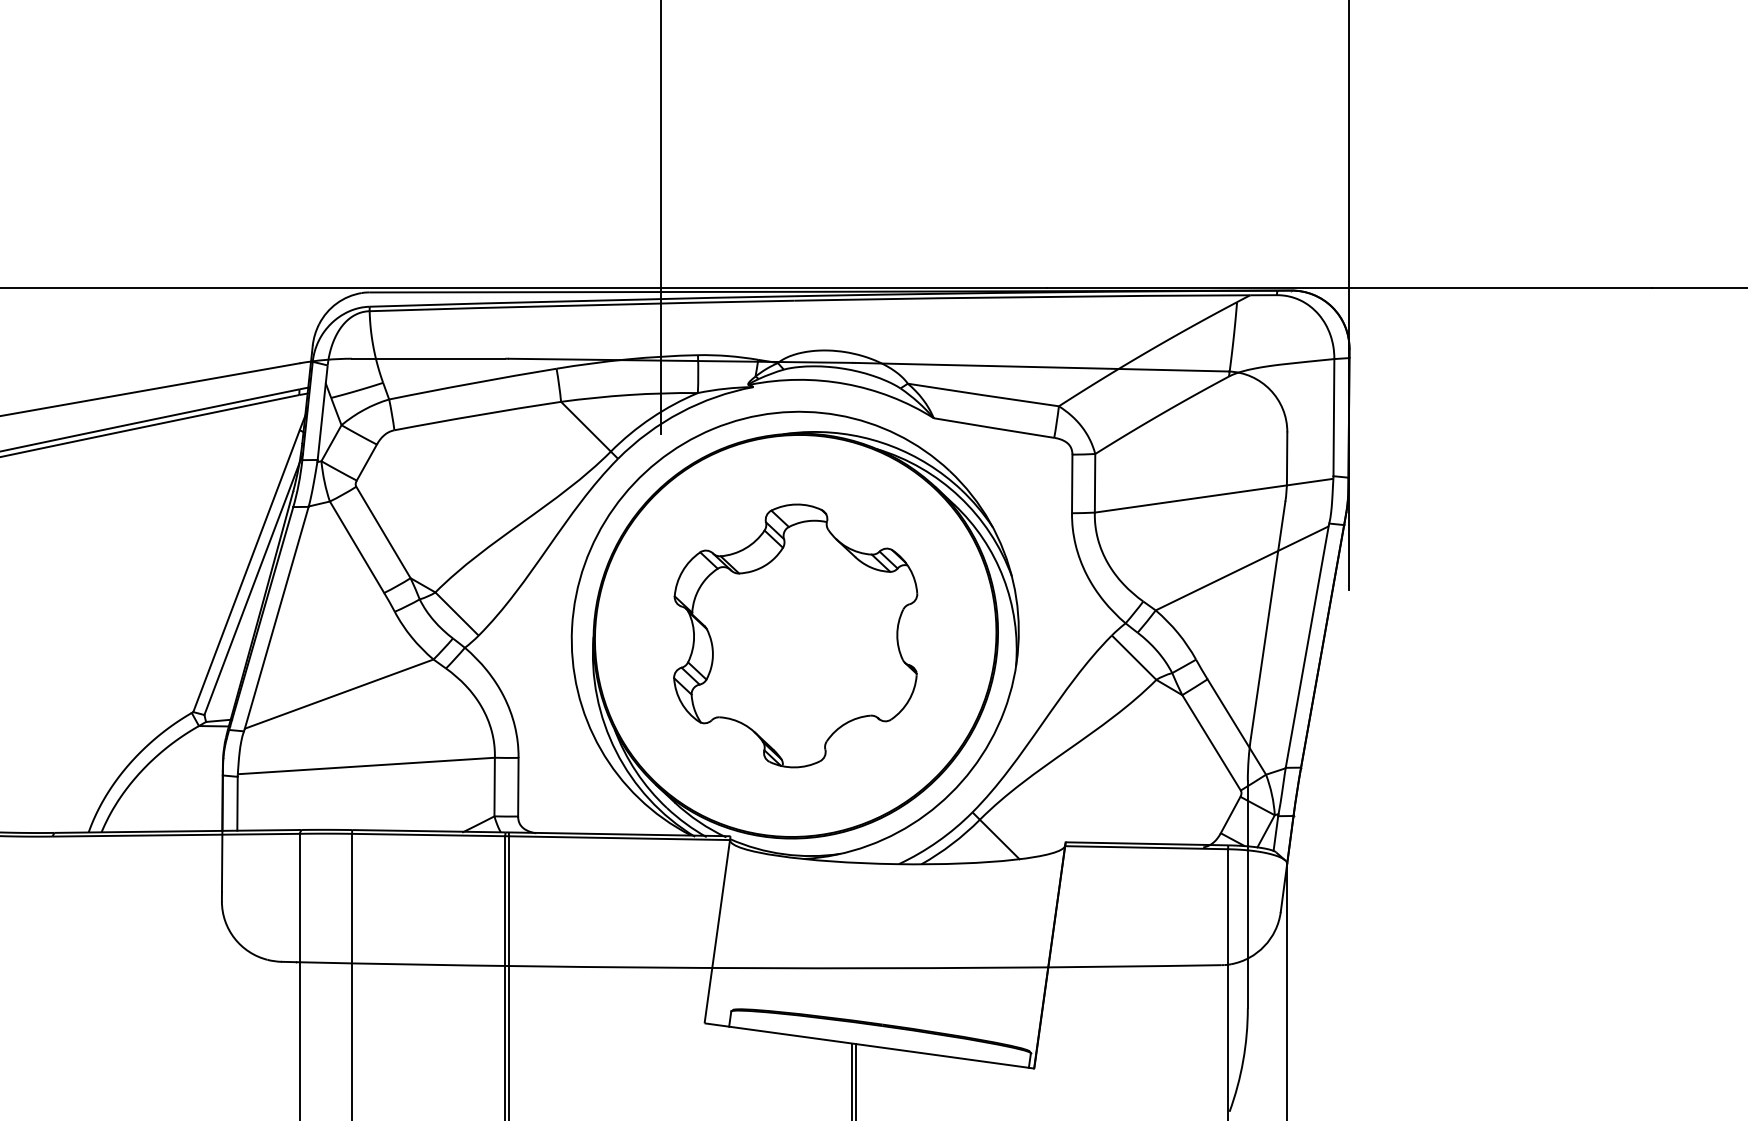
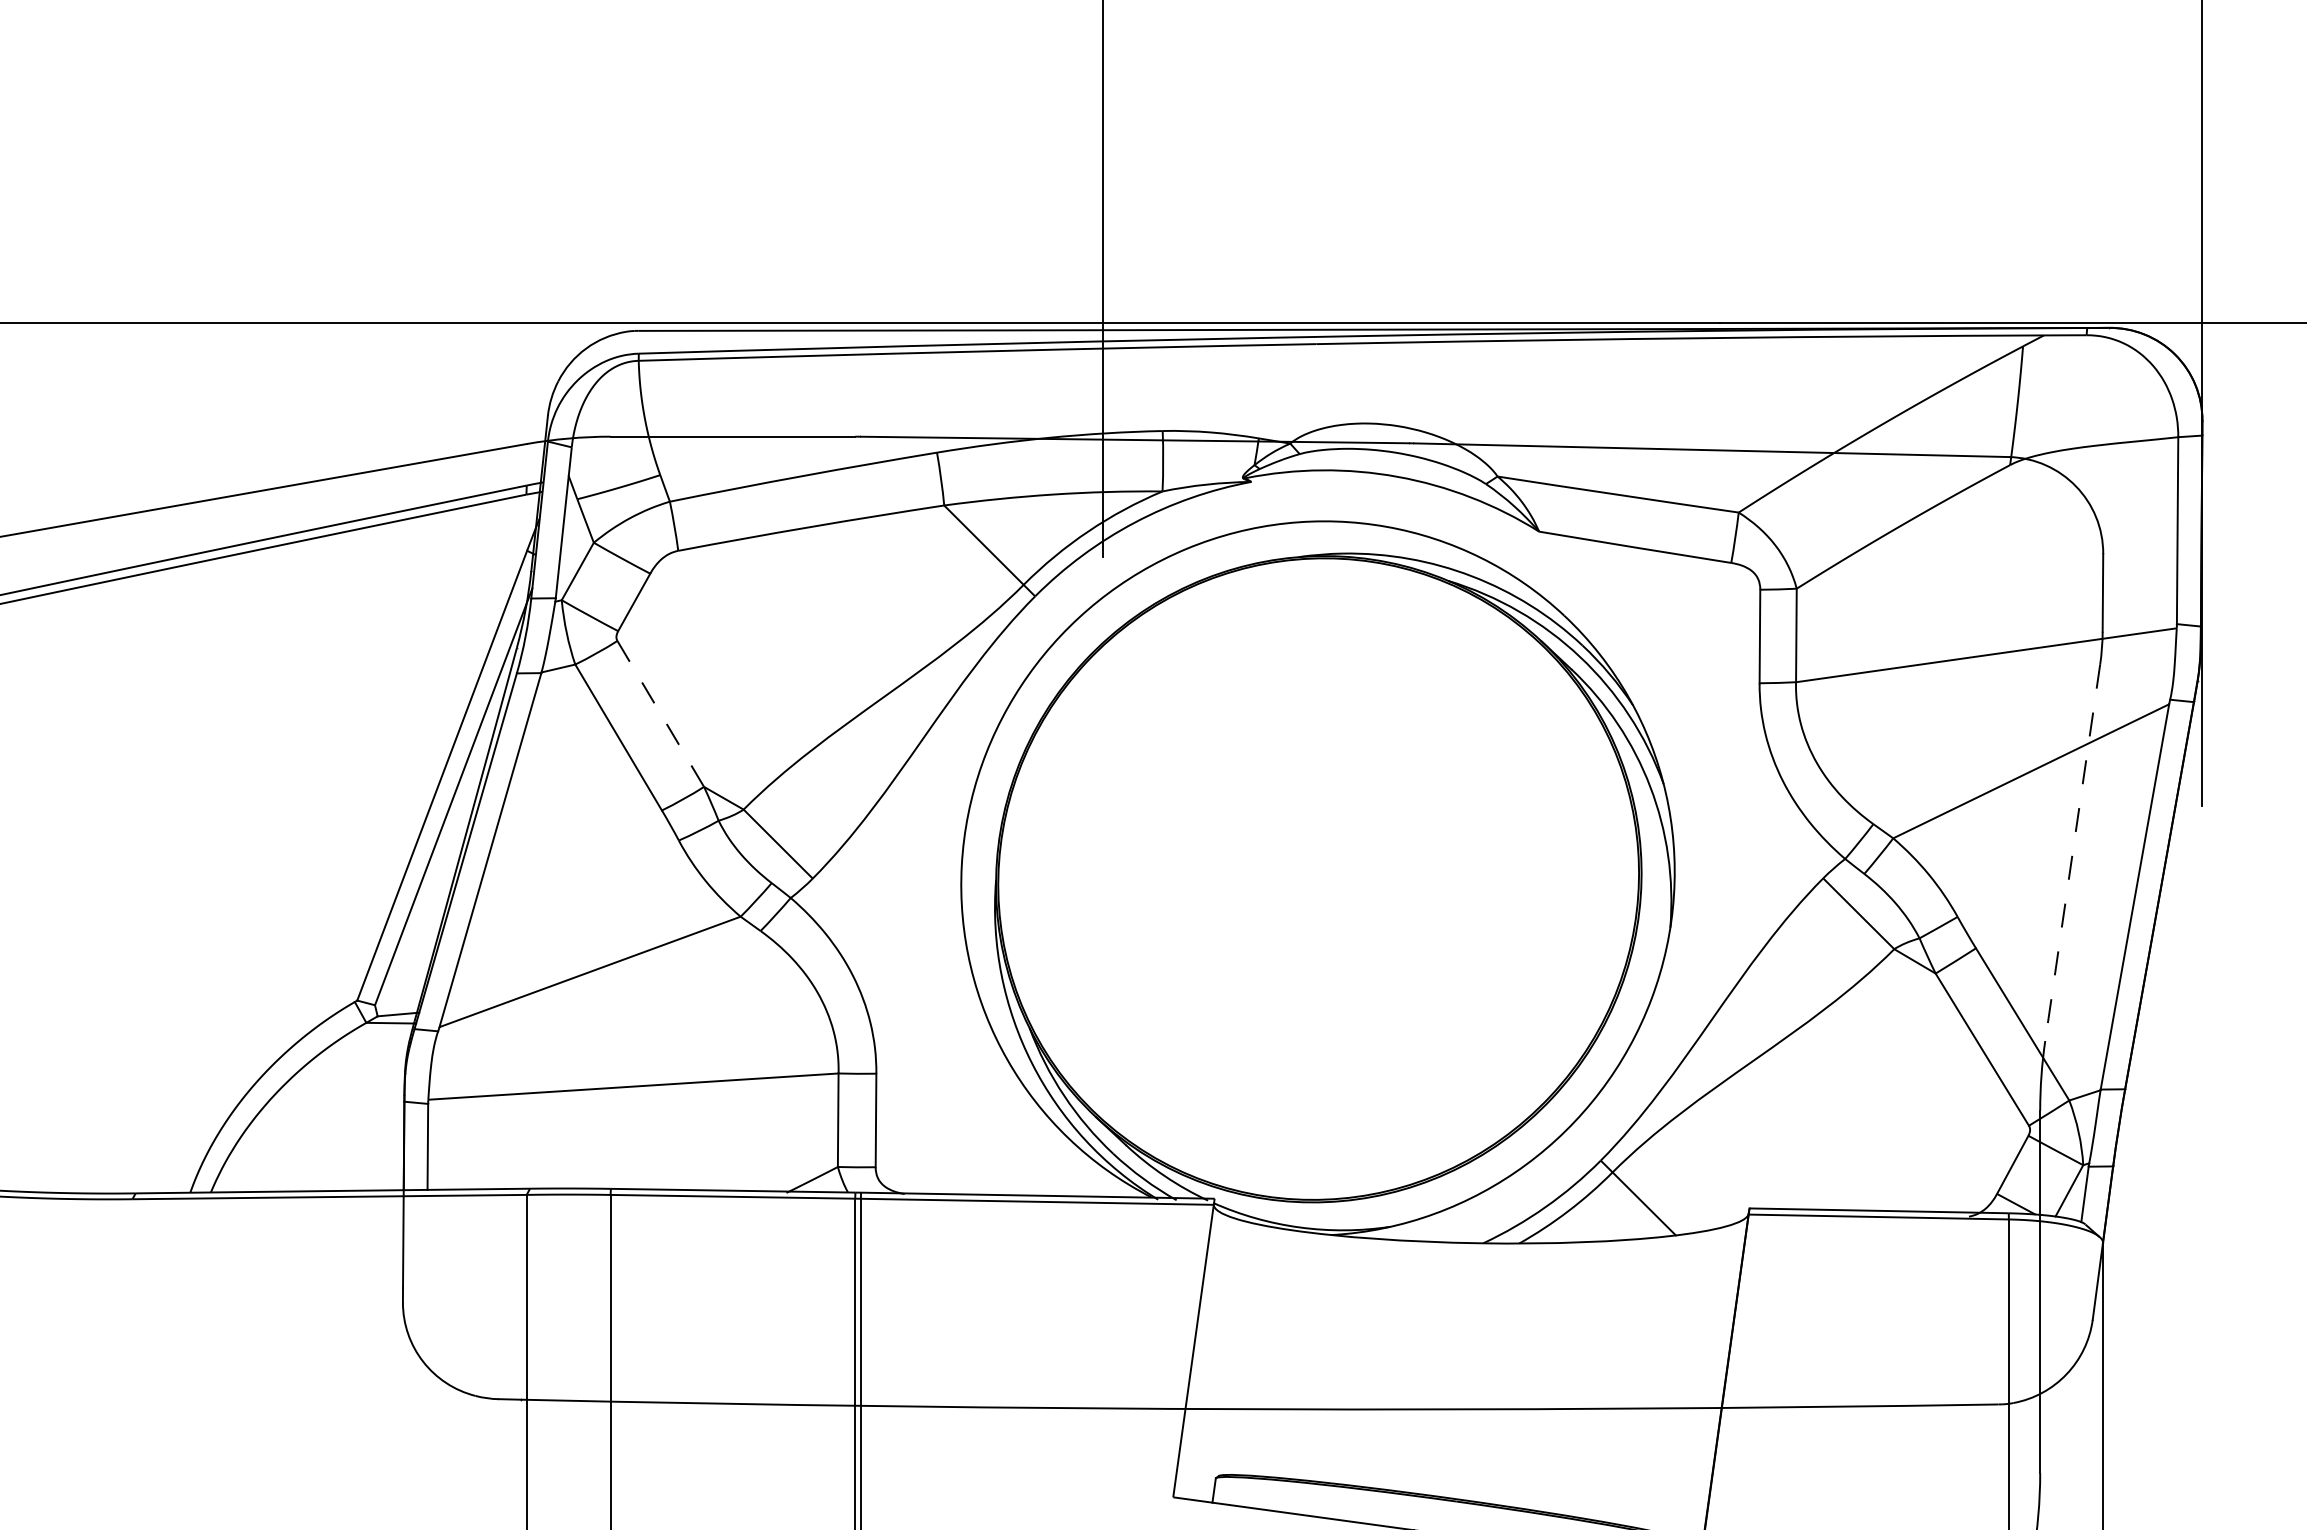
line: (383, 532) -> (660, 713), solid -> dashed
line: (1268, 620) -> (2073, 854), solid -> dashed
part: (795, 635) -> (1318, 878), removed

